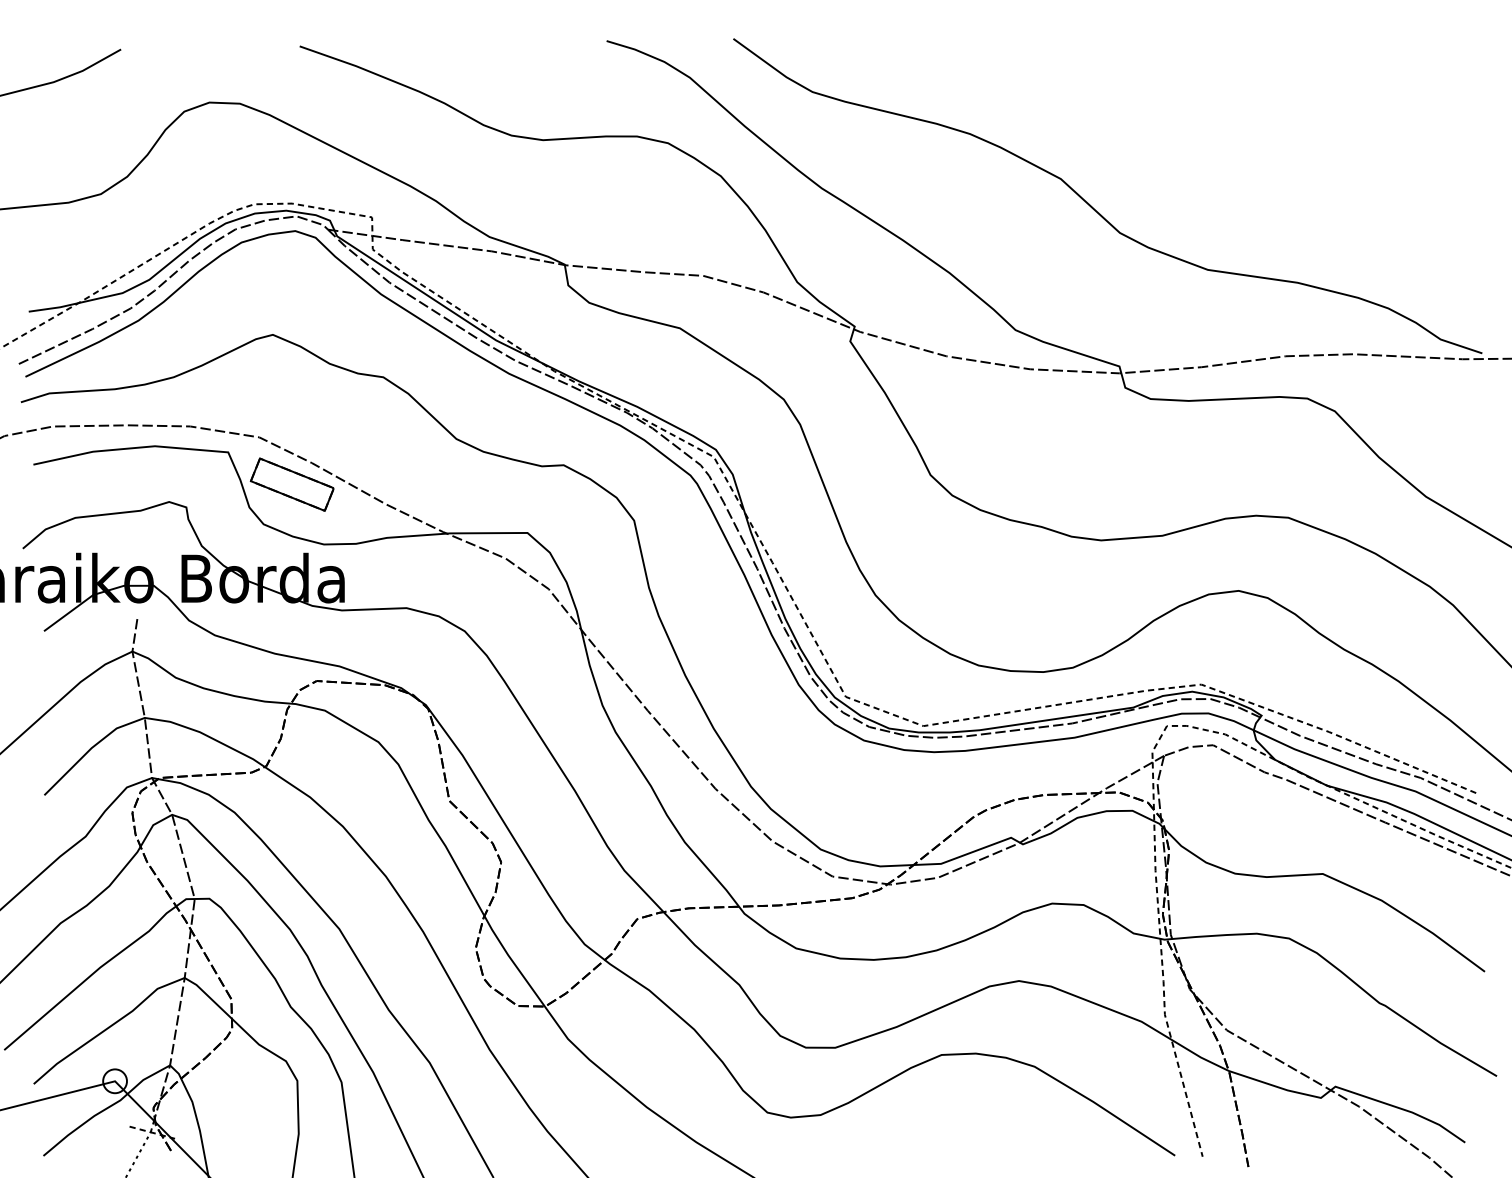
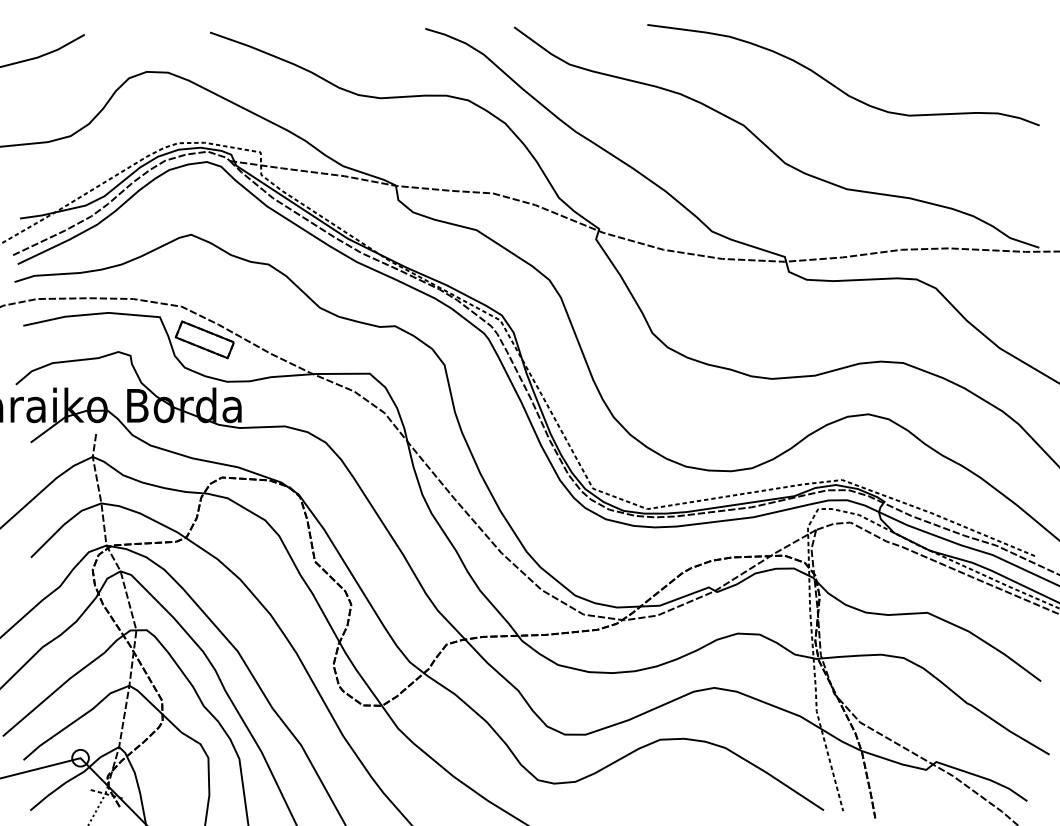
curve: (1191, 121) -> (835, 85), added

